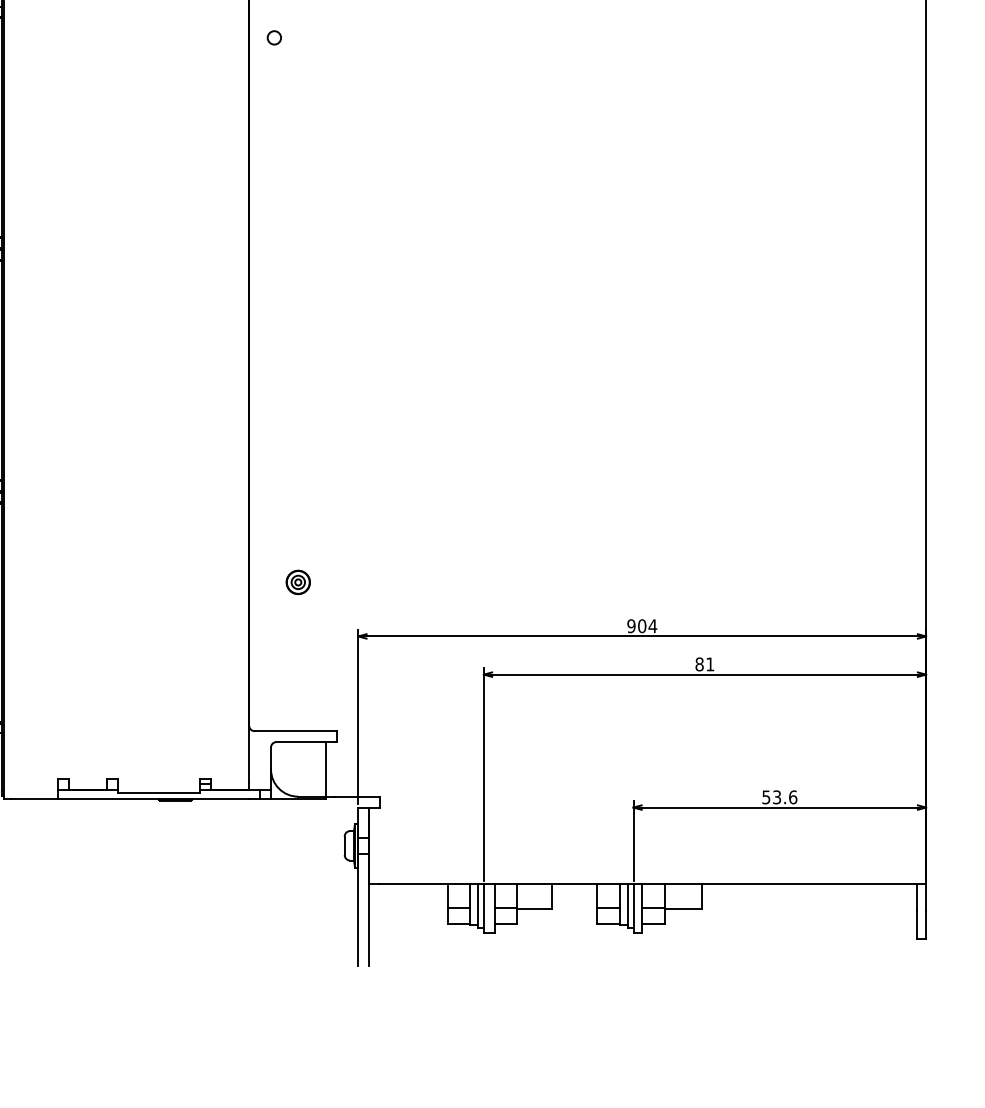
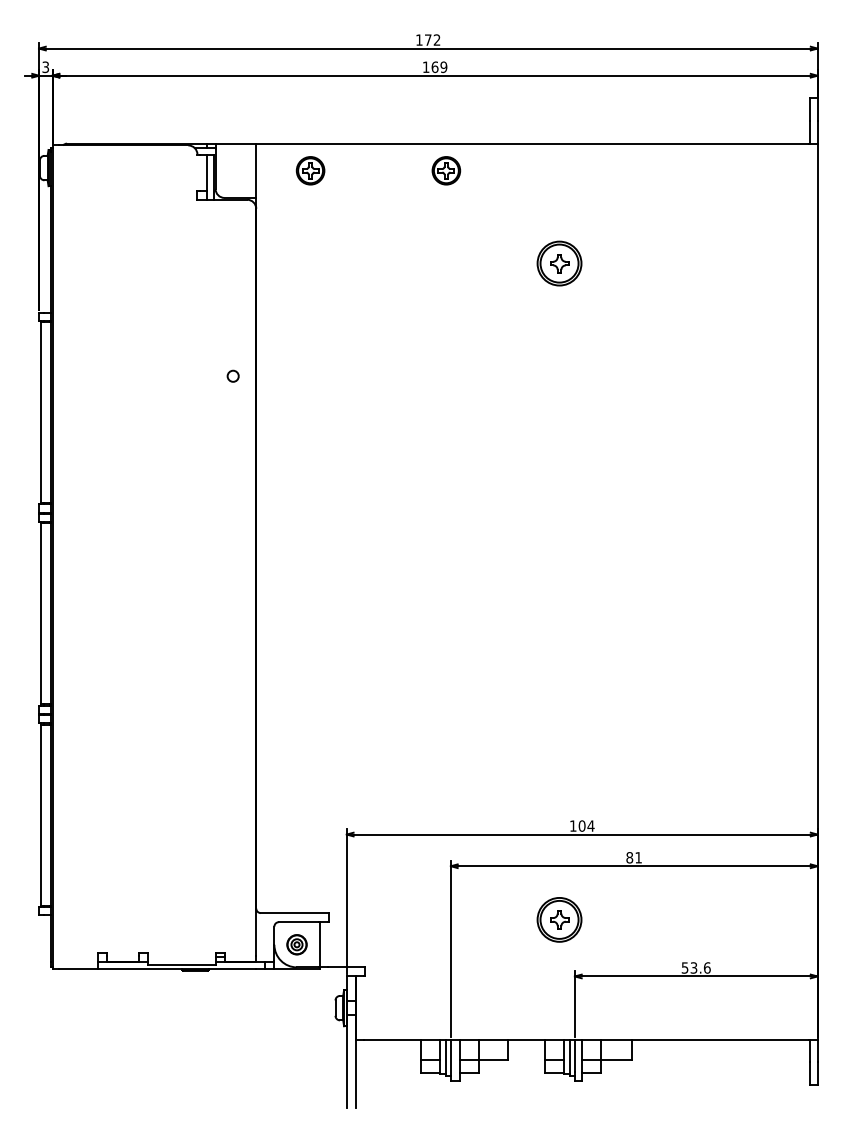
circle: (273, 36) -> (232, 375), moved
part: (297, 582) -> (296, 944), moved
text: (630, 625) -> (572, 825), 904 -> 104
part: (614, 738) -> (559, 919), added

